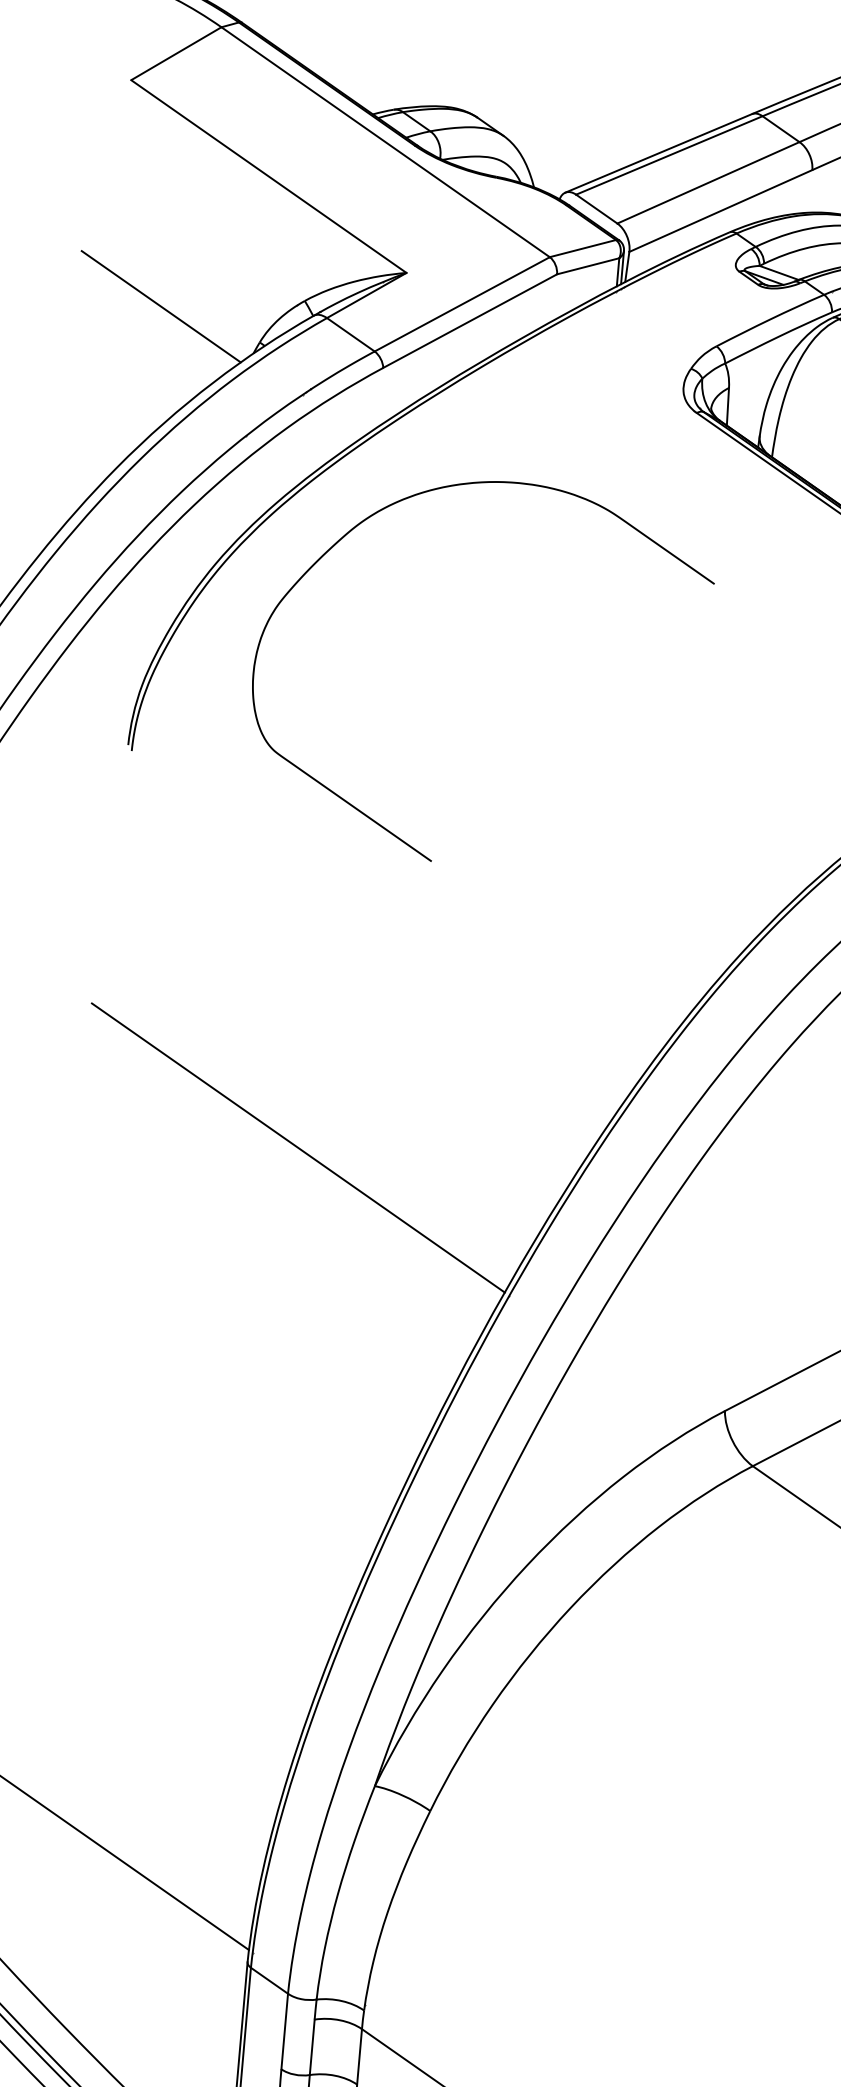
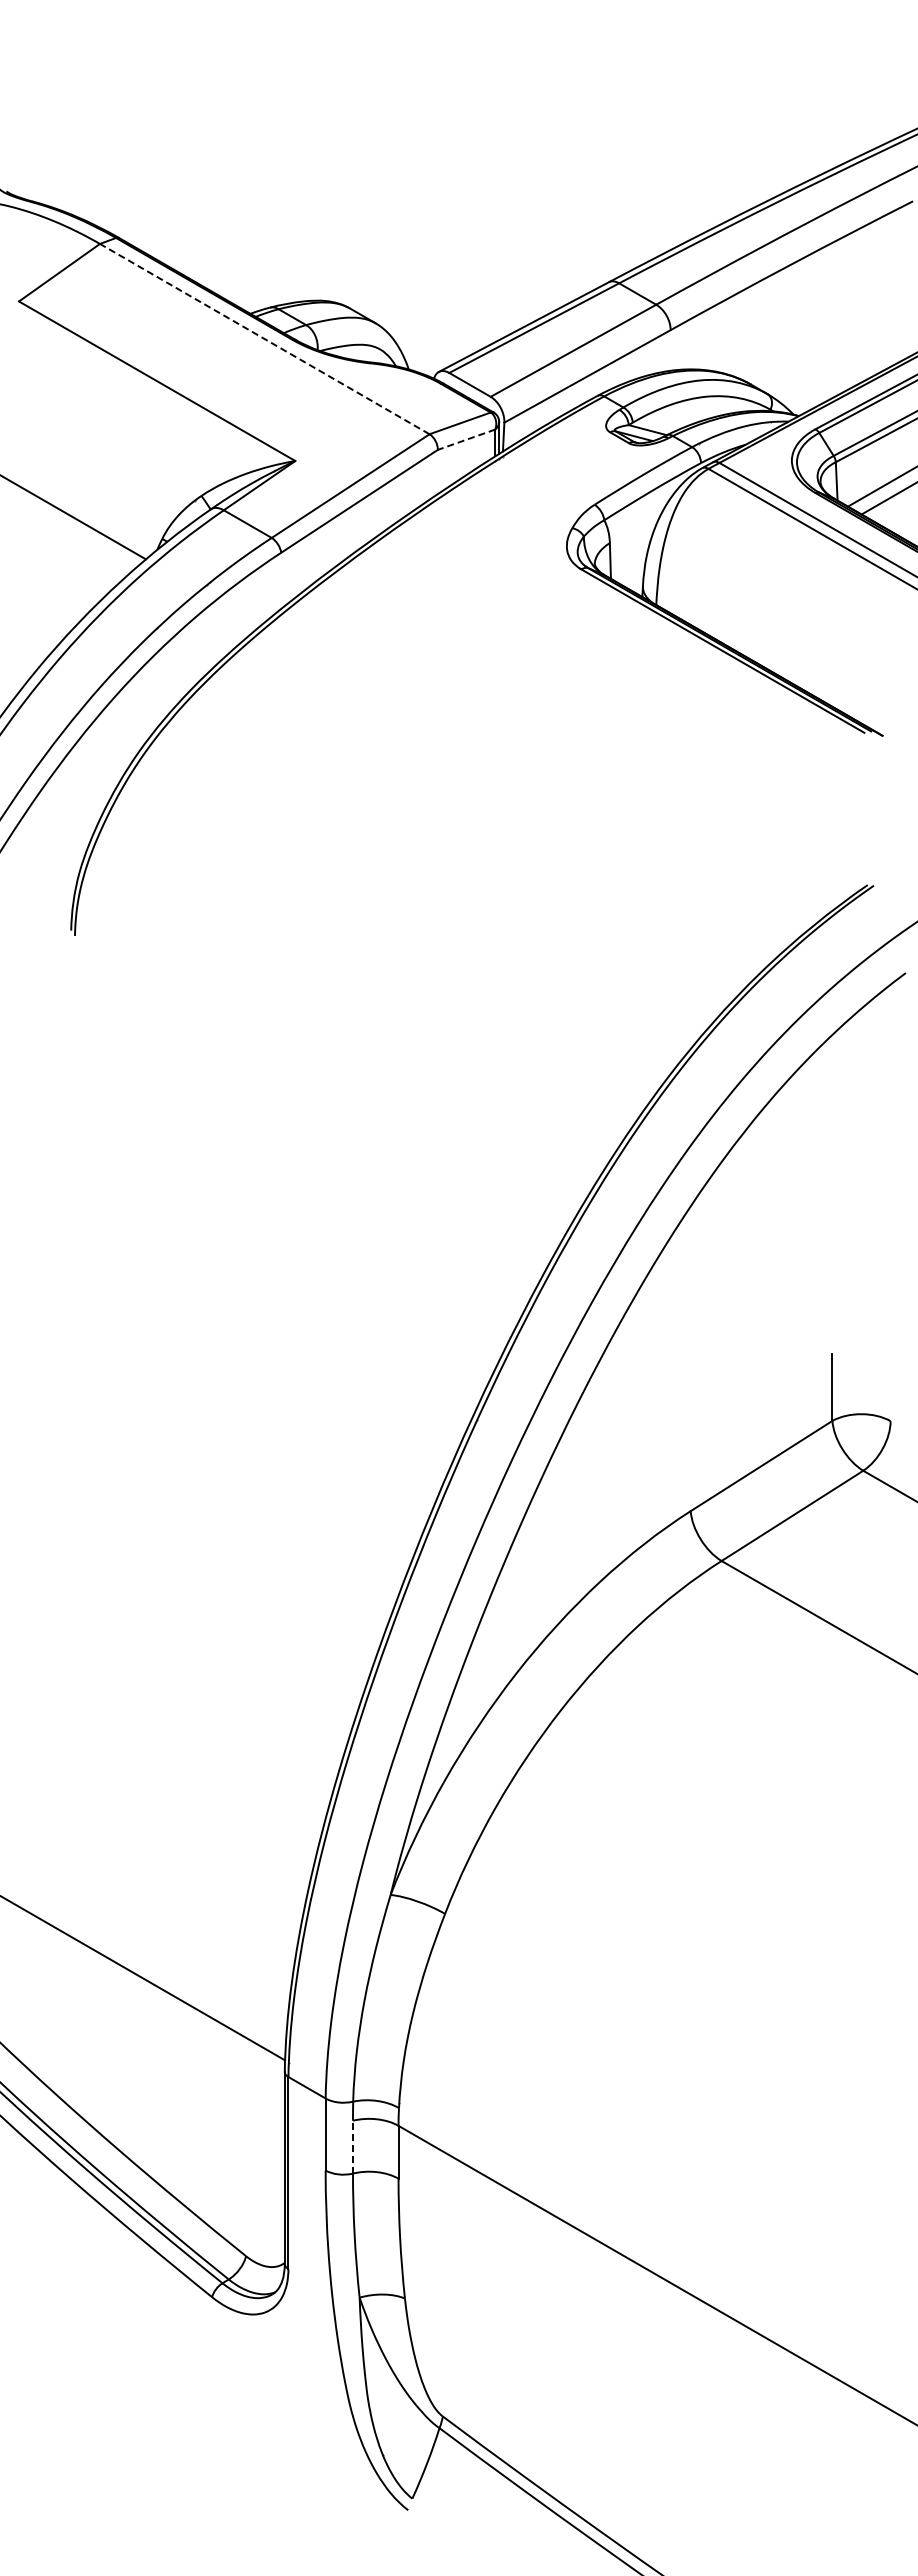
line: (385, 141) -> (264, 338), solid -> dashed
line: (588, 266) -> (466, 439), solid -> dashed
curve: (373, 819) -> (309, 980), removed
line: (298, 1147) -> (265, 1297), removed
line: (312, 2046) -> (353, 2146), solid -> dashed

